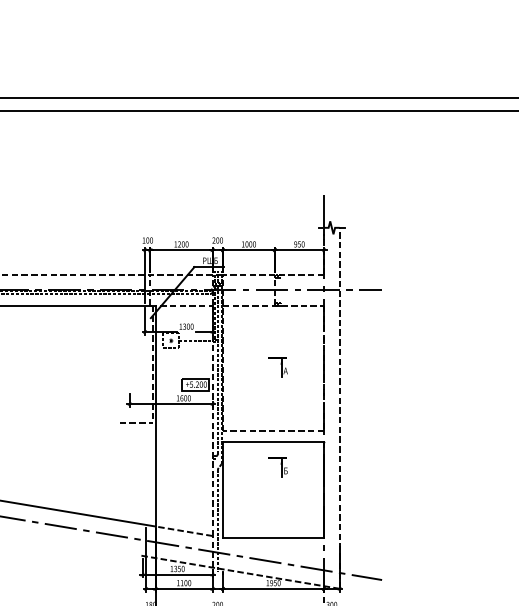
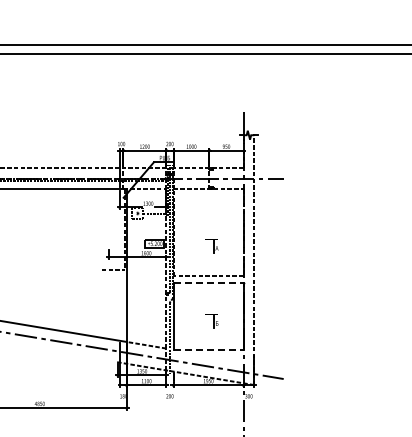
part: (277, 368) -> (211, 246), moved
line: (274, 442) -> (209, 283), solid -> dashed
part: (277, 468) -> (211, 321), moved
line: (274, 537) -> (209, 349), solid -> dashed

